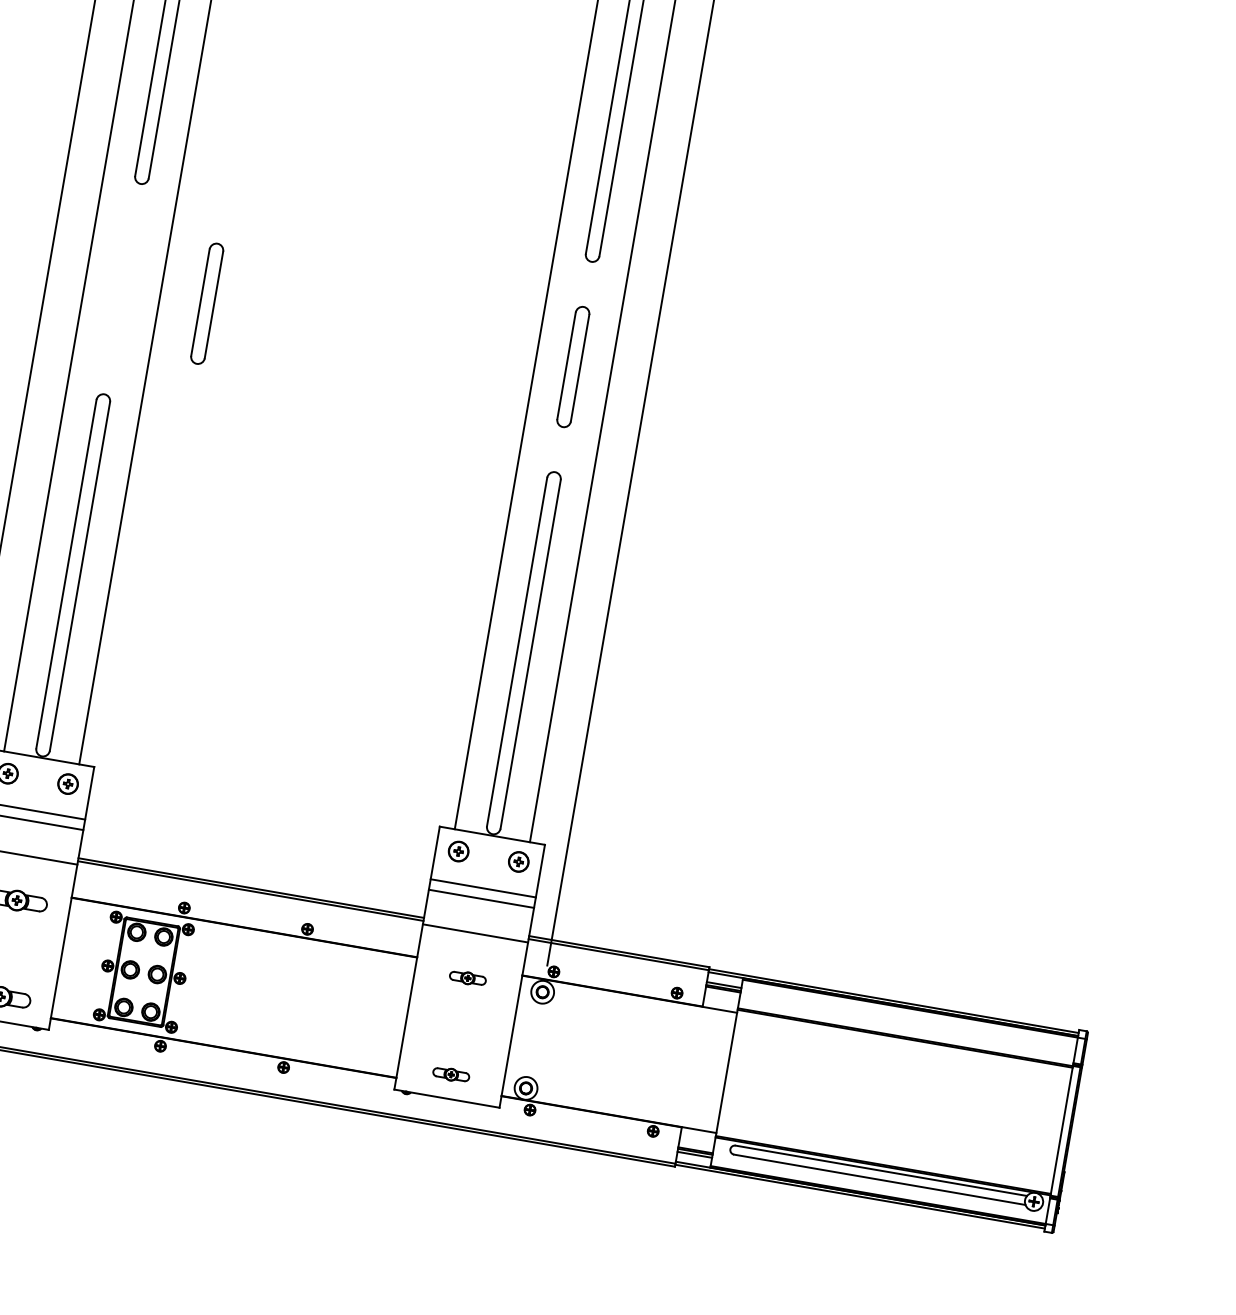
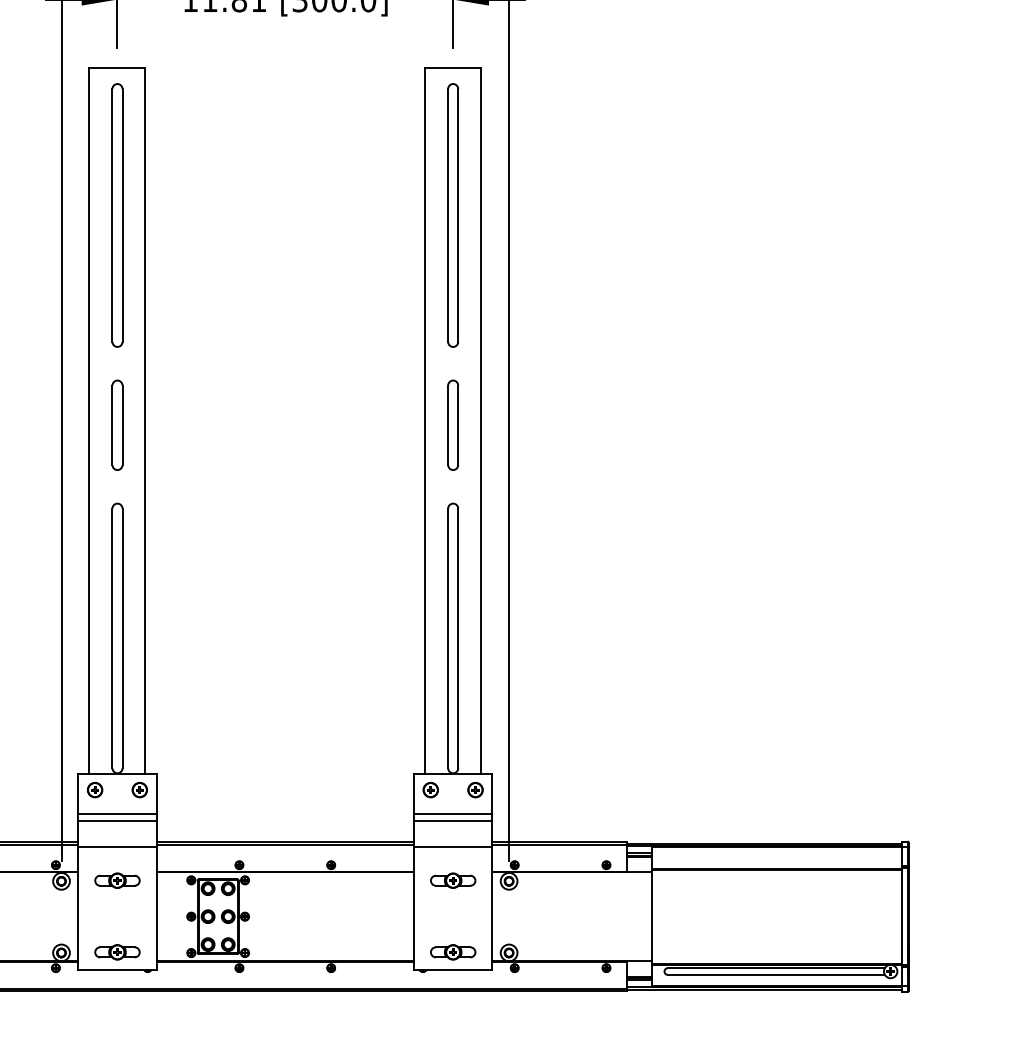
part: (207, 302) -> (117, 424), moved
part: (468, 978) -> (453, 880), size x1.67
part: (451, 1074) -> (453, 952), size x1.67

